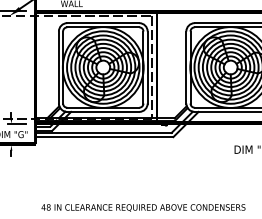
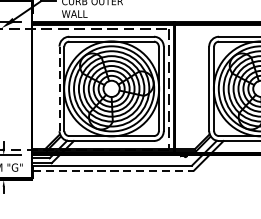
line: (58, 67) -> (59, 88), solid -> dashed
line: (104, 137) -> (113, 171), solid -> dashed

